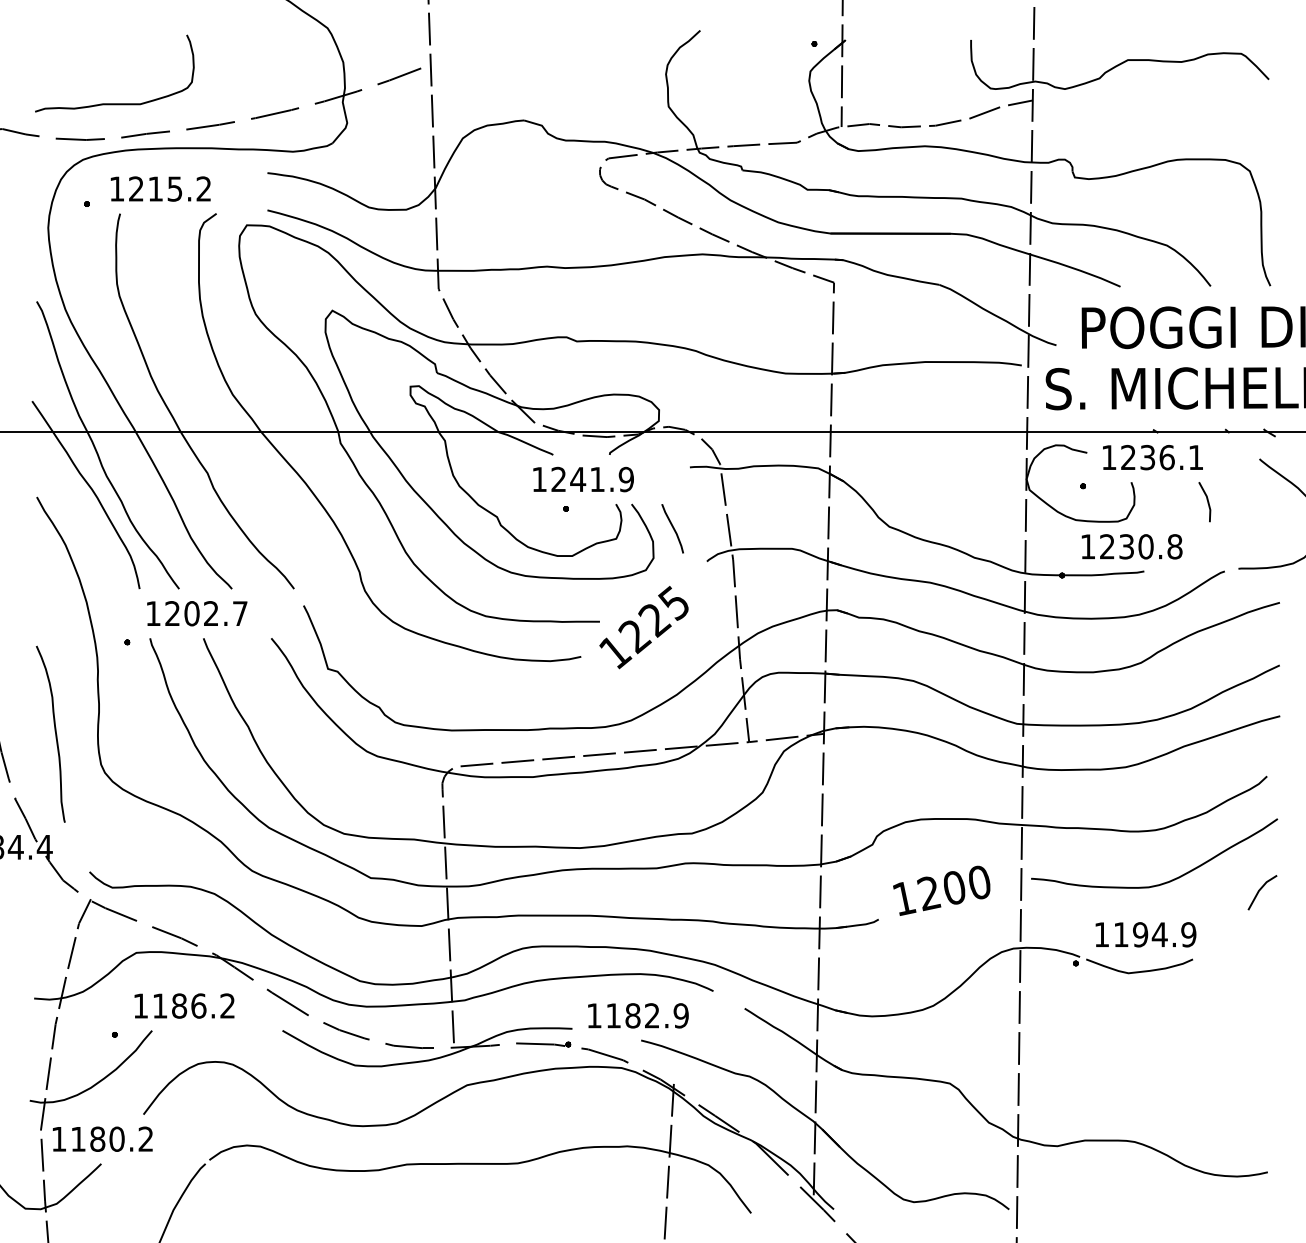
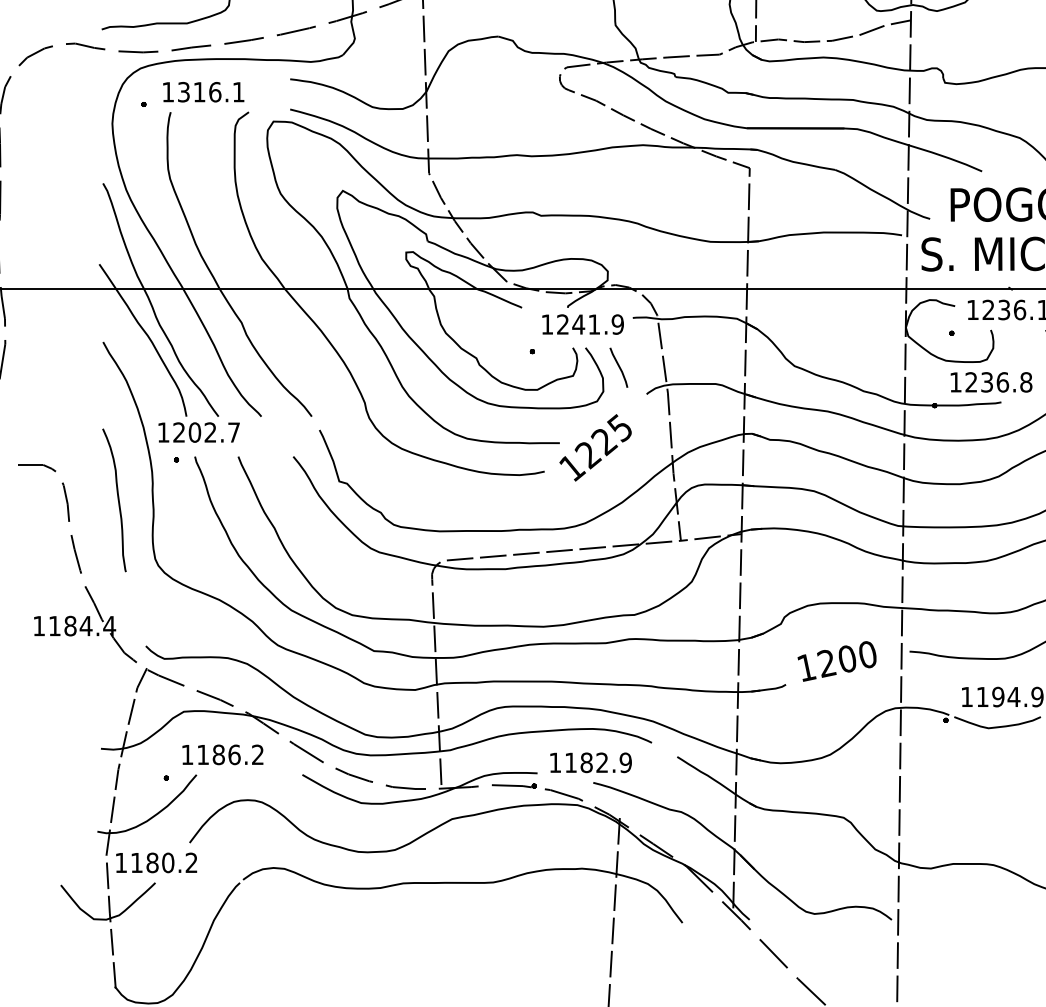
text: (169, 188) -> (210, 91), 1215.2 -> 1316.1
text: (583, 479) -> (583, 324), moved
text: (1145, 546) -> (1002, 382), 1230.8 -> 1236.8
text: (197, 613) -> (199, 432), moved
curve: (54, 731) -> (117, 498), moved

